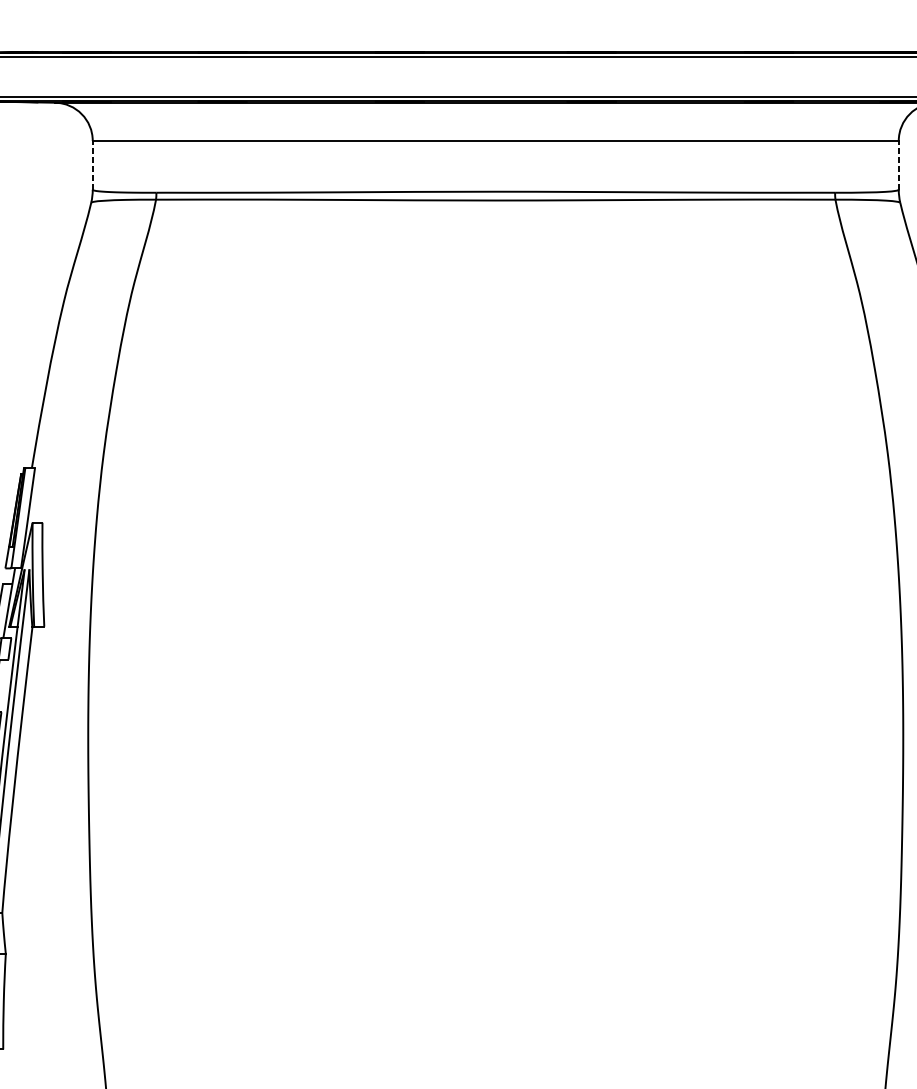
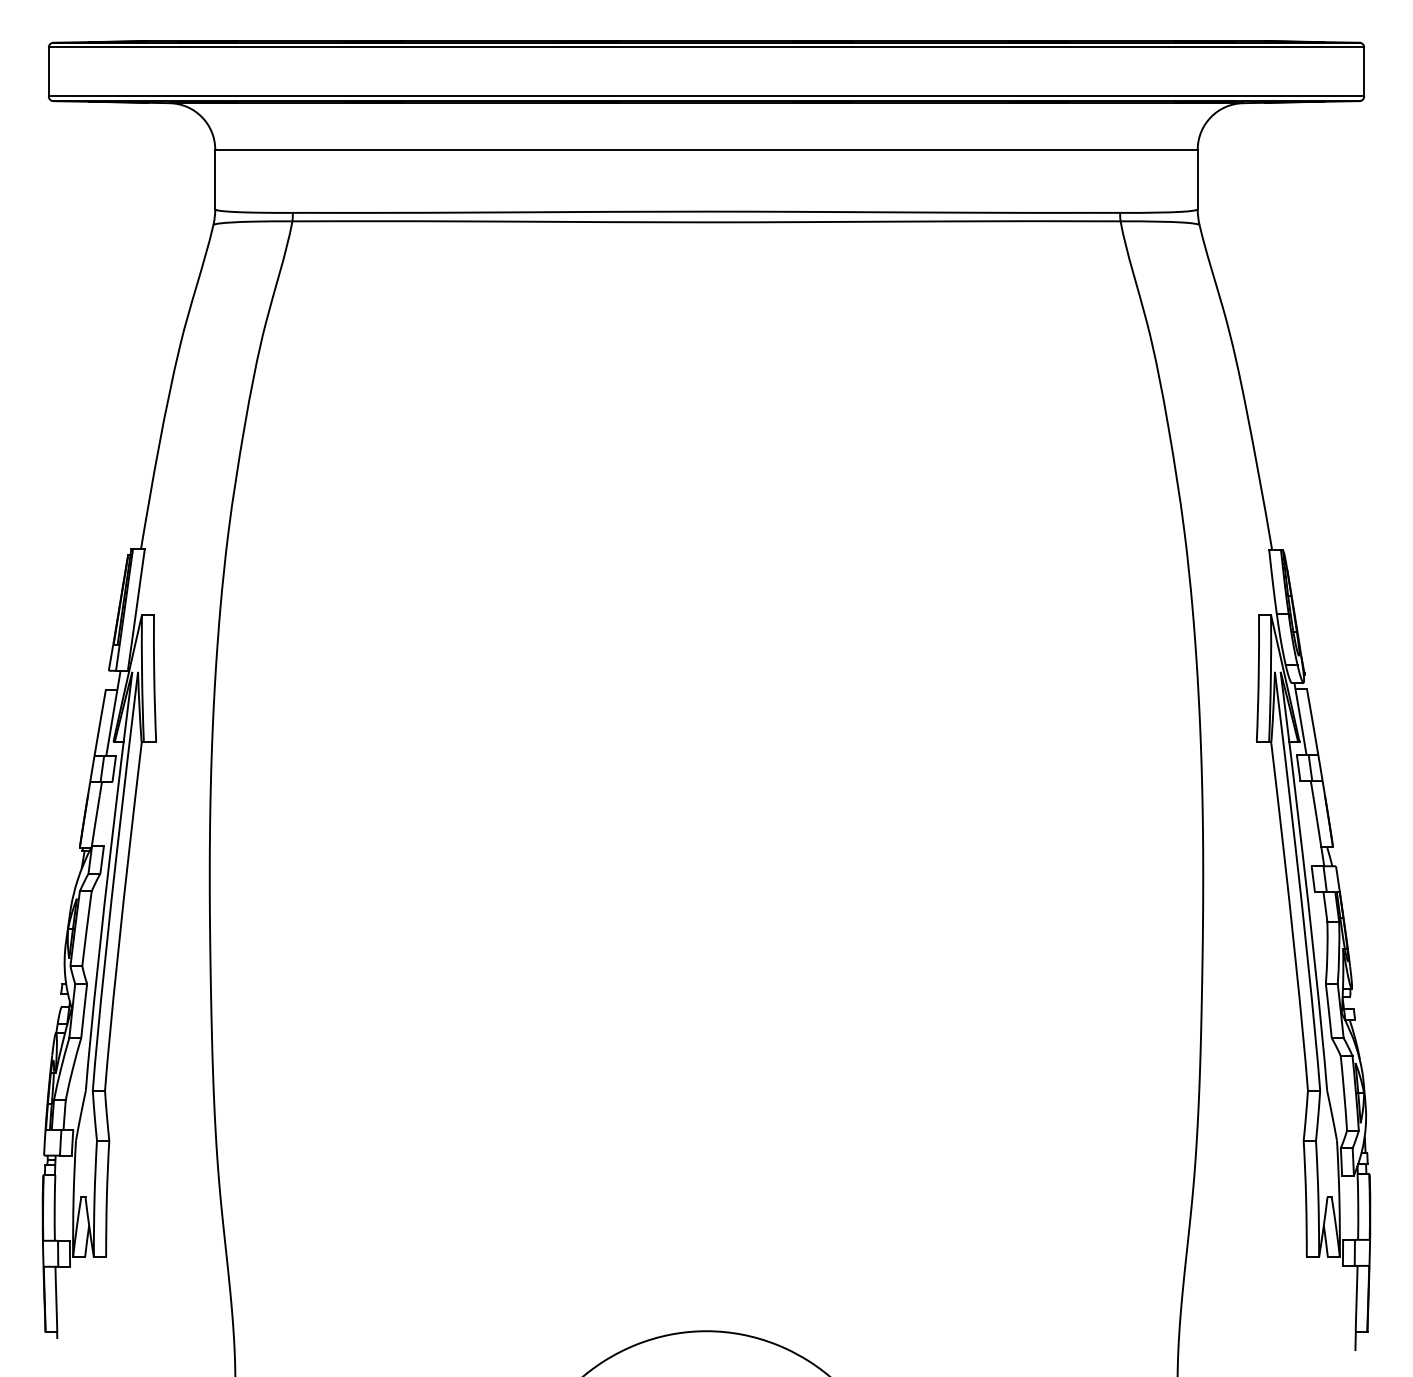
line: (92, 165) -> (215, 179), dashed -> solid
line: (898, 165) -> (1197, 179), dashed -> solid

